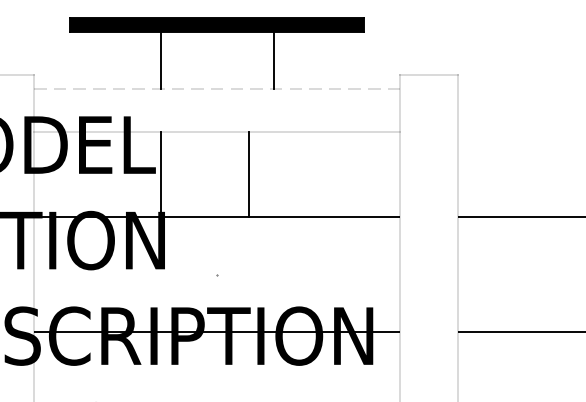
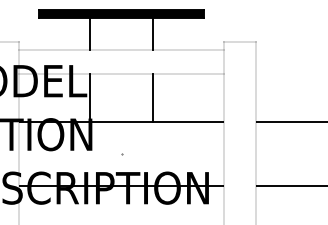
line: (217, 88) -> (121, 49), dashed -> solid
line: (249, 174) -> (153, 97), moved

